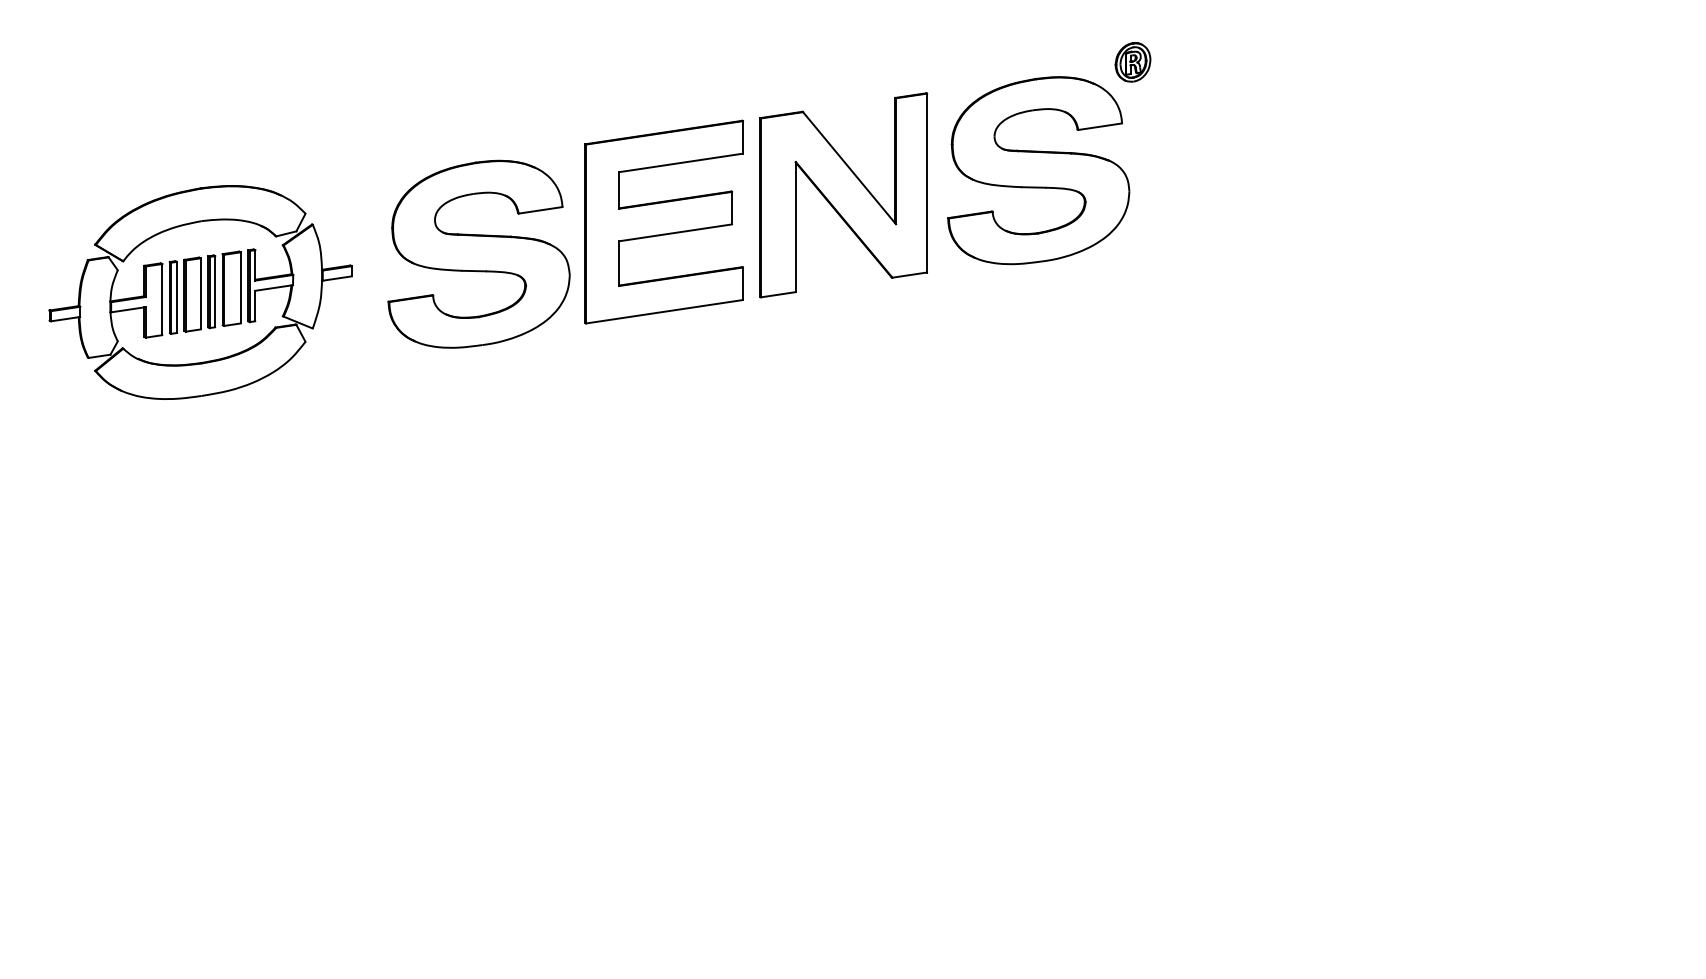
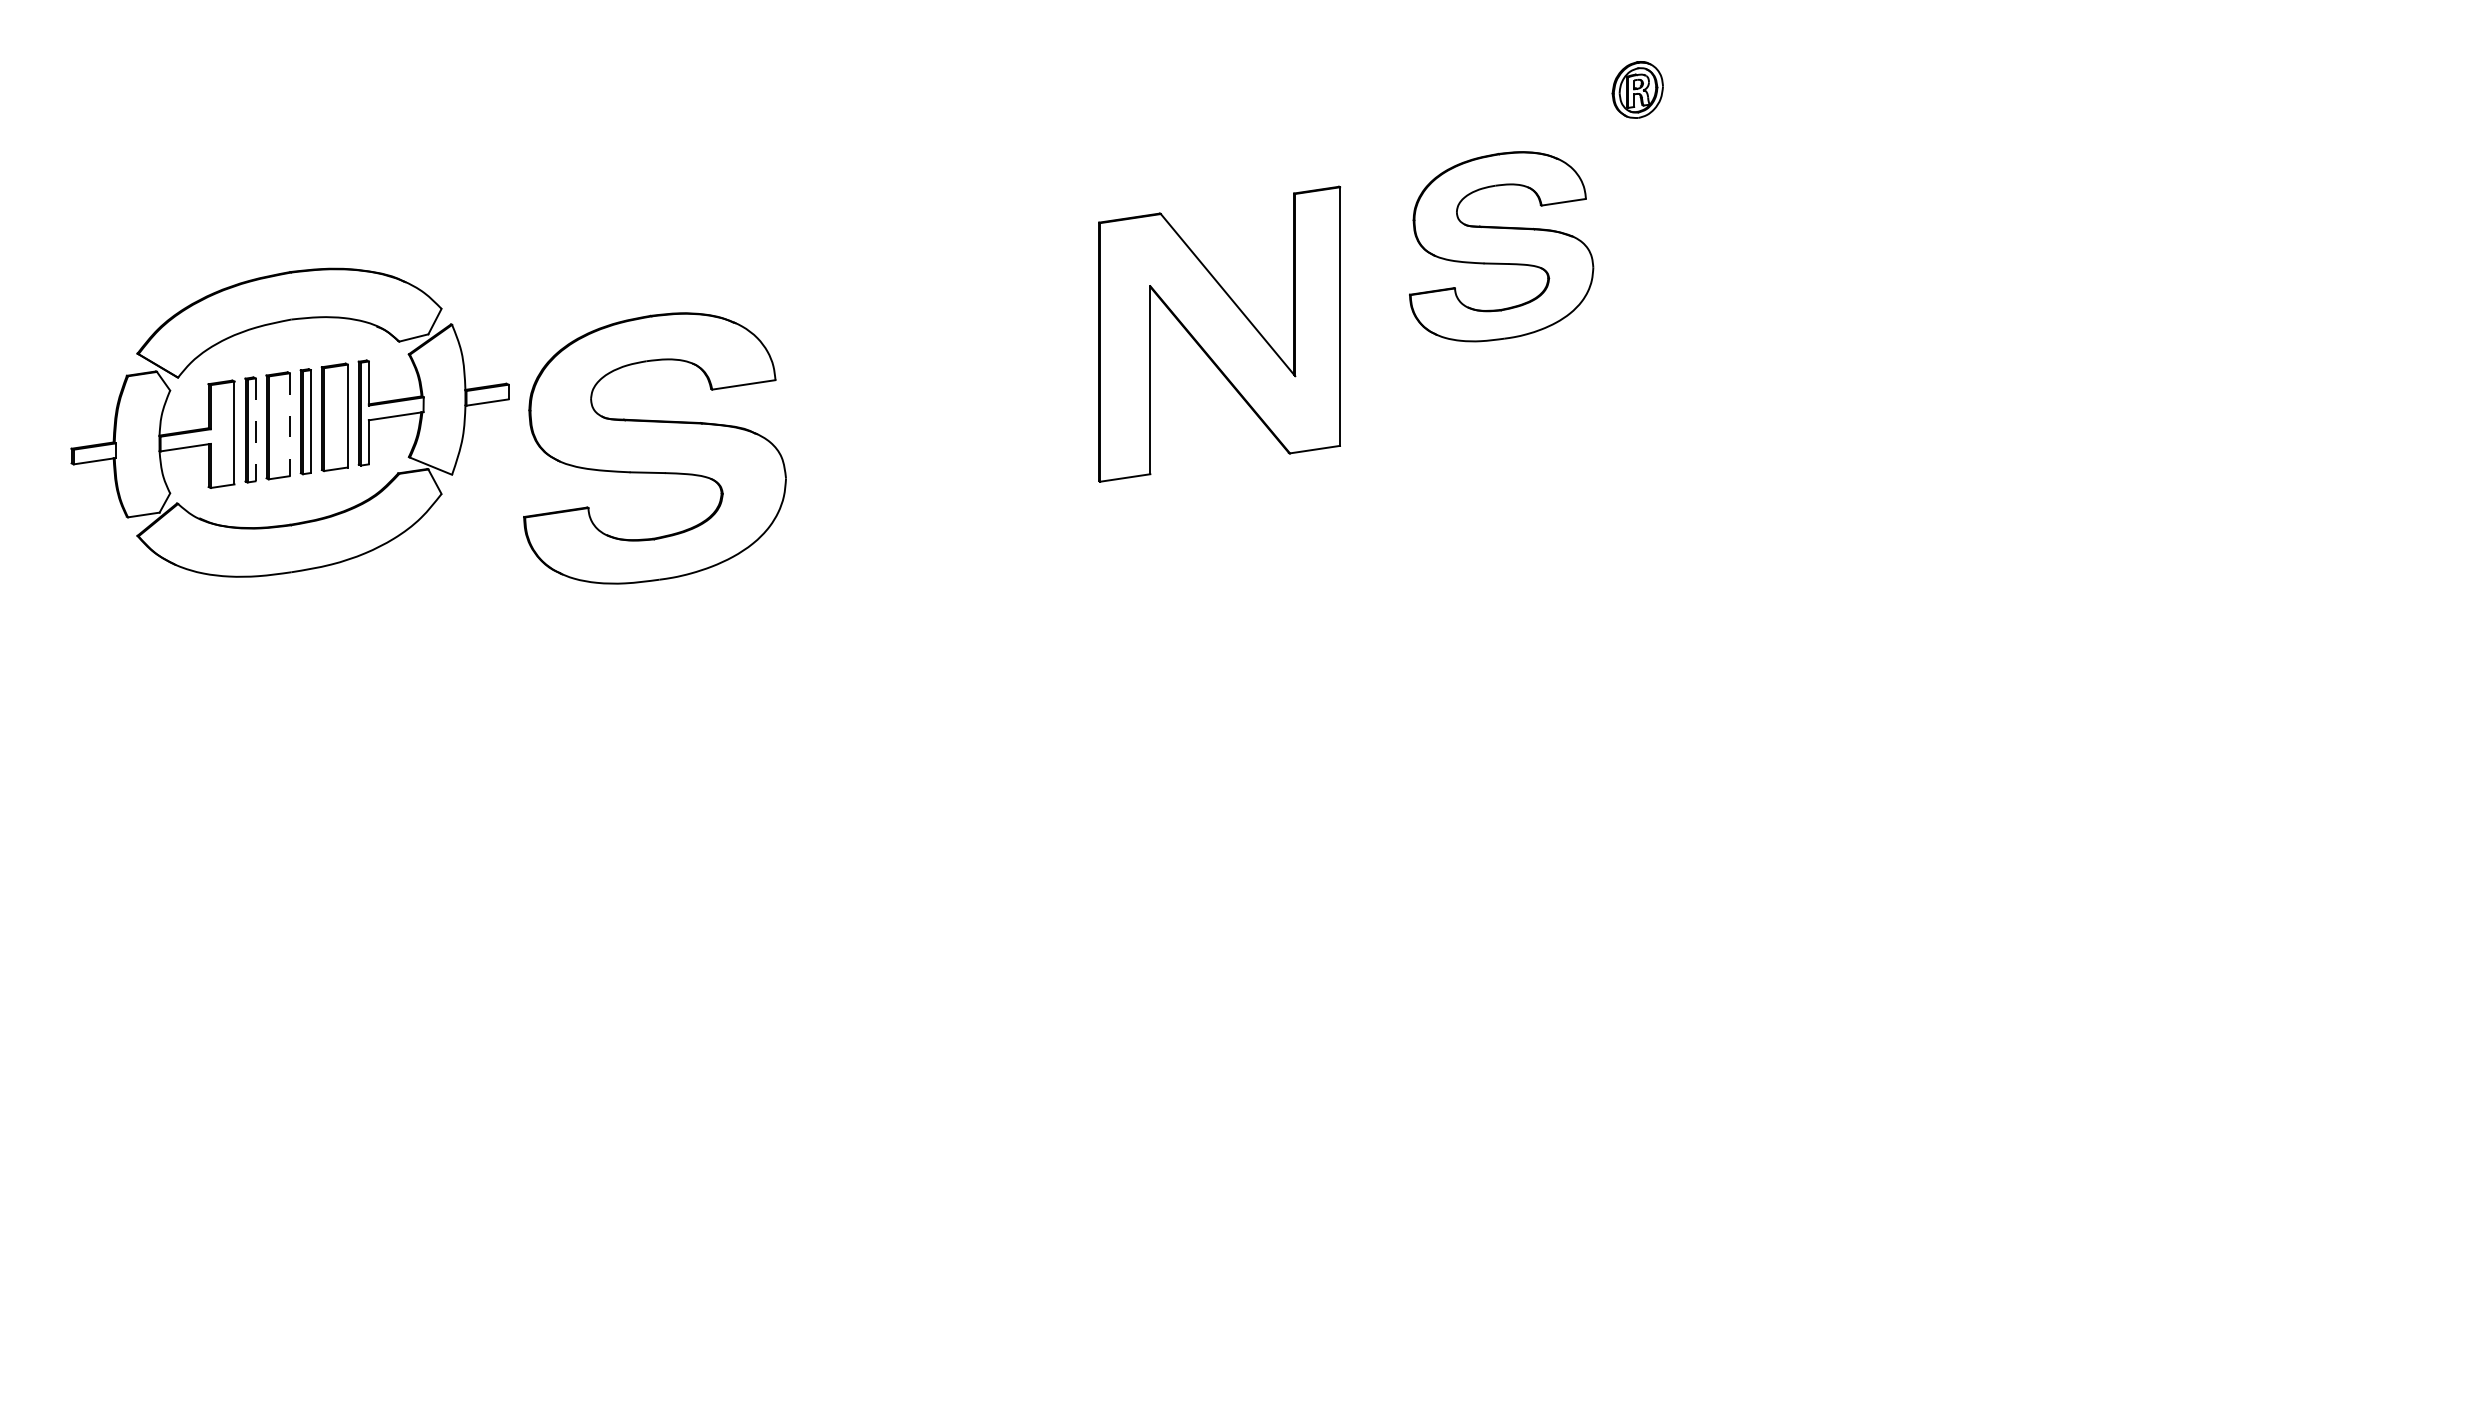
part: (1038, 170) -> (1501, 246), size x0.7
part: (843, 195) -> (1219, 334), moved
part: (663, 221) -> (959, 320), removed
part: (478, 253) -> (654, 447), moved
line: (200, 293) -> (289, 424), solid -> dashed
line: (176, 297) -> (255, 429), solid -> dashed

